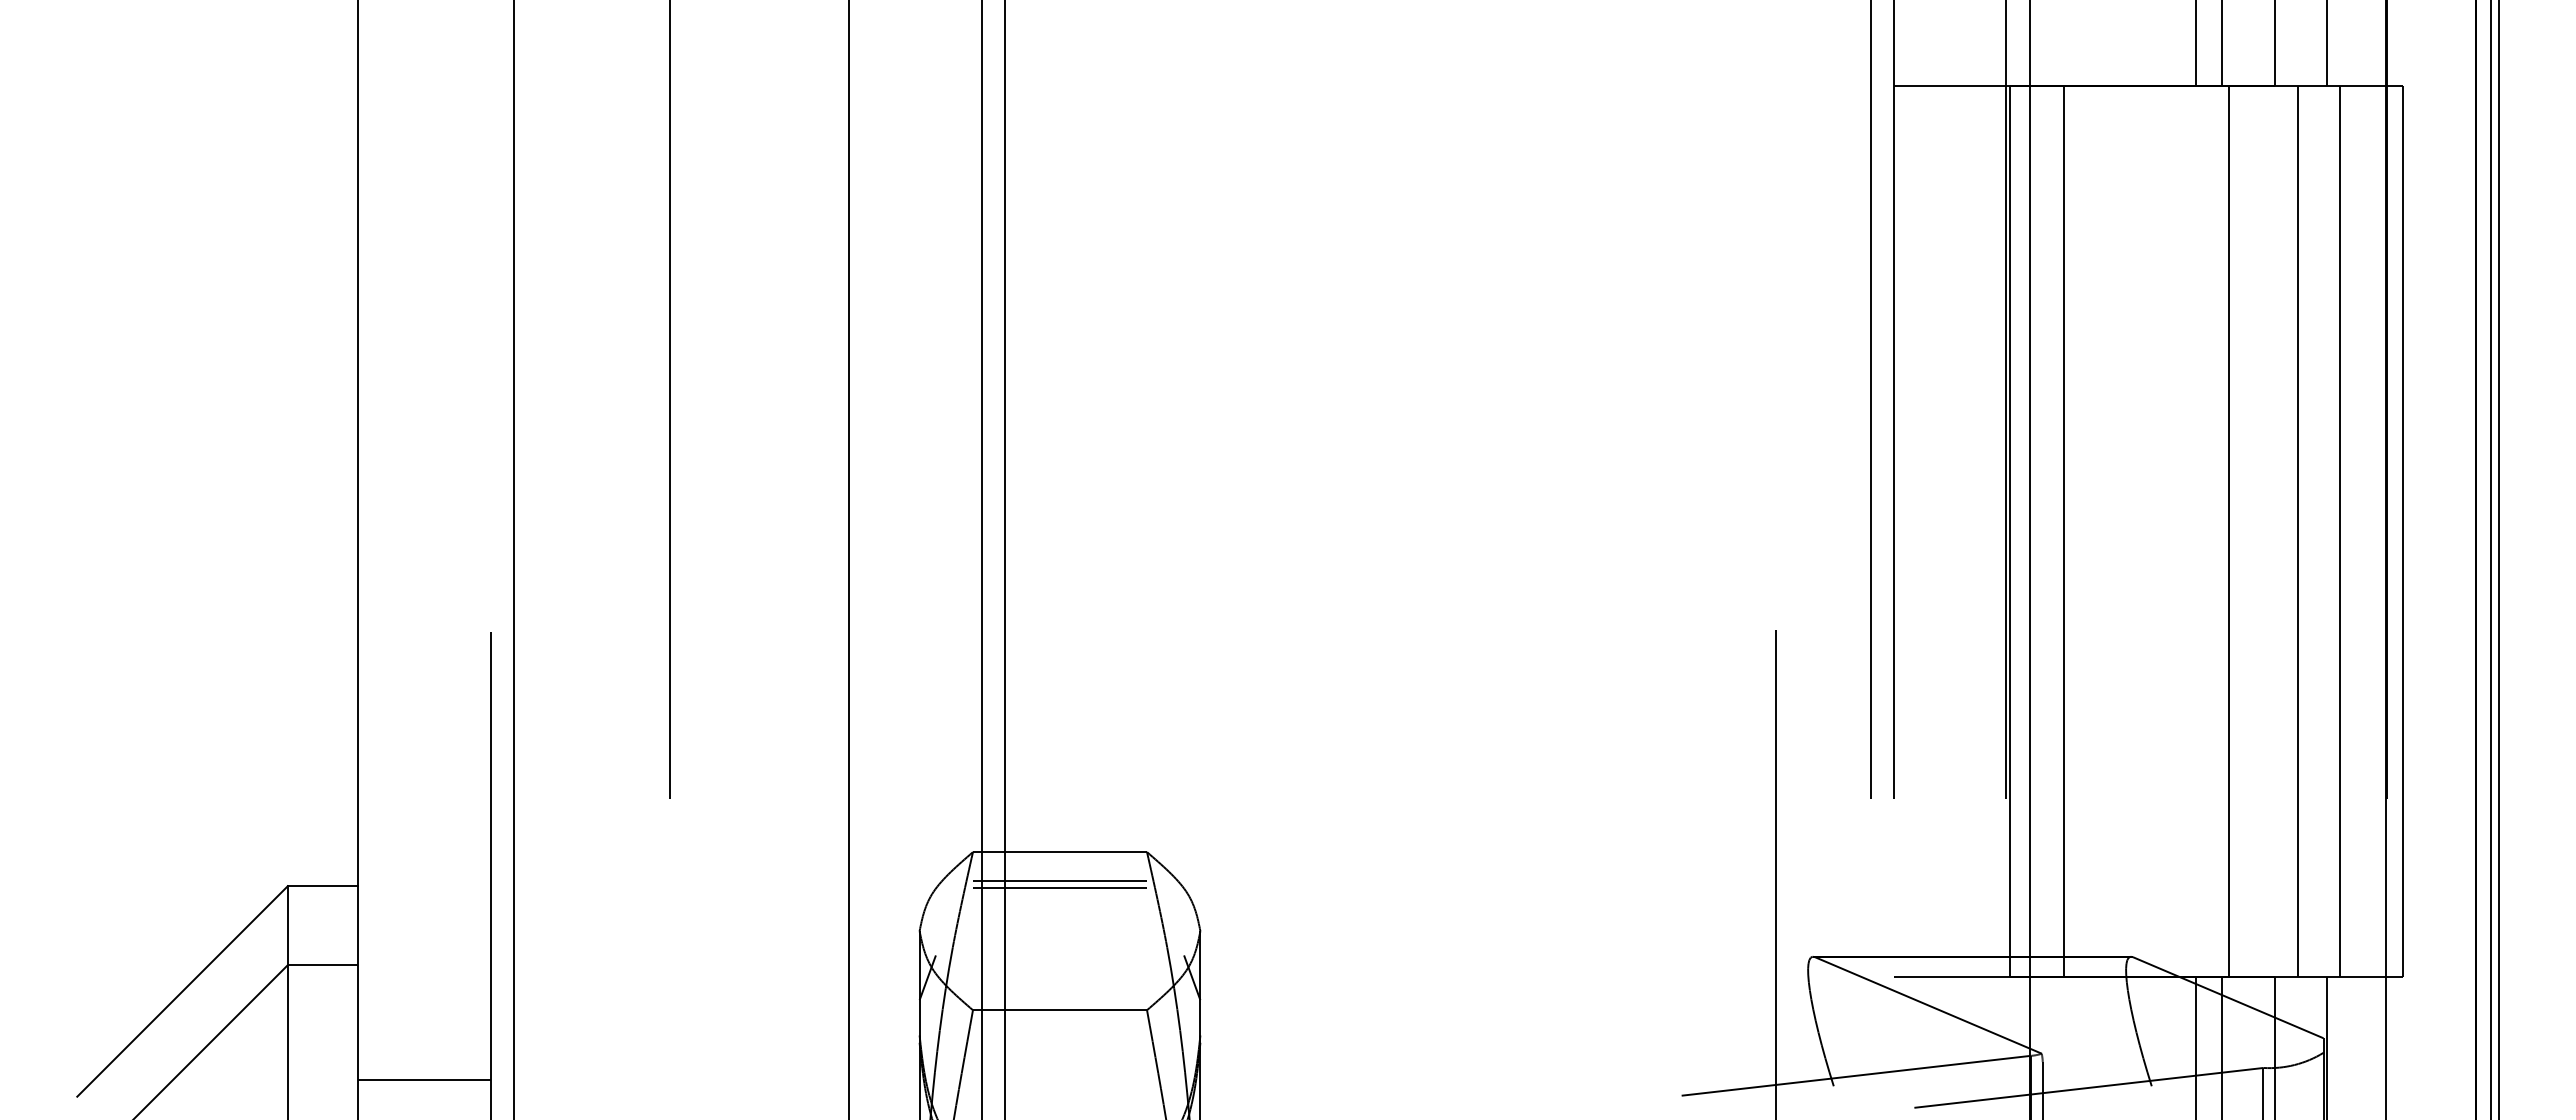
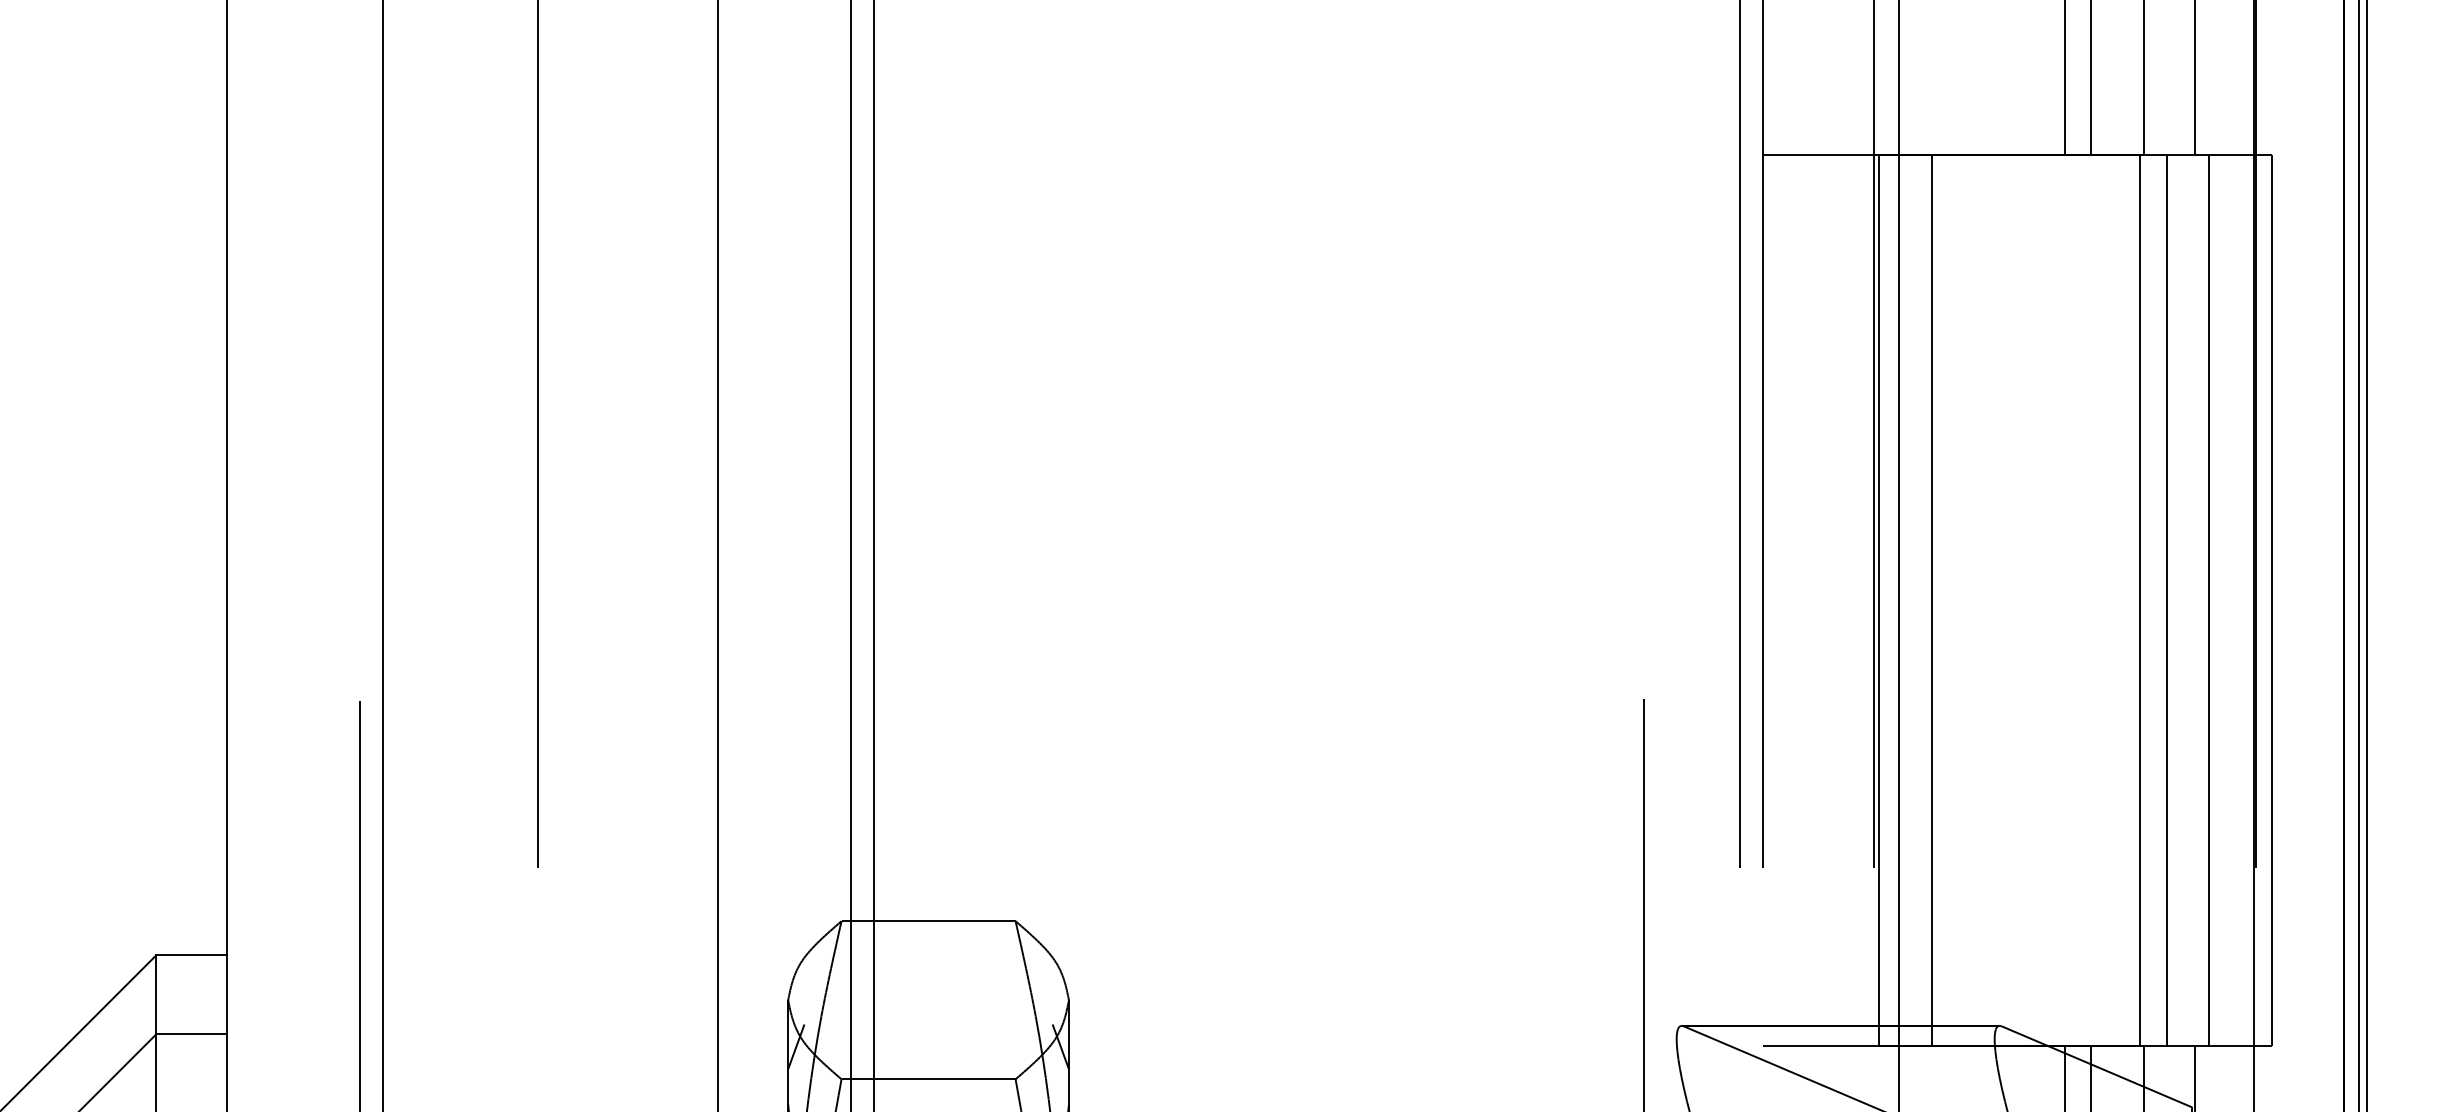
line: (2228, 531) -> (2140, 600), moved
line: (1059, 880) -> (928, 949), removed
line: (1059, 887) -> (928, 956), removed

